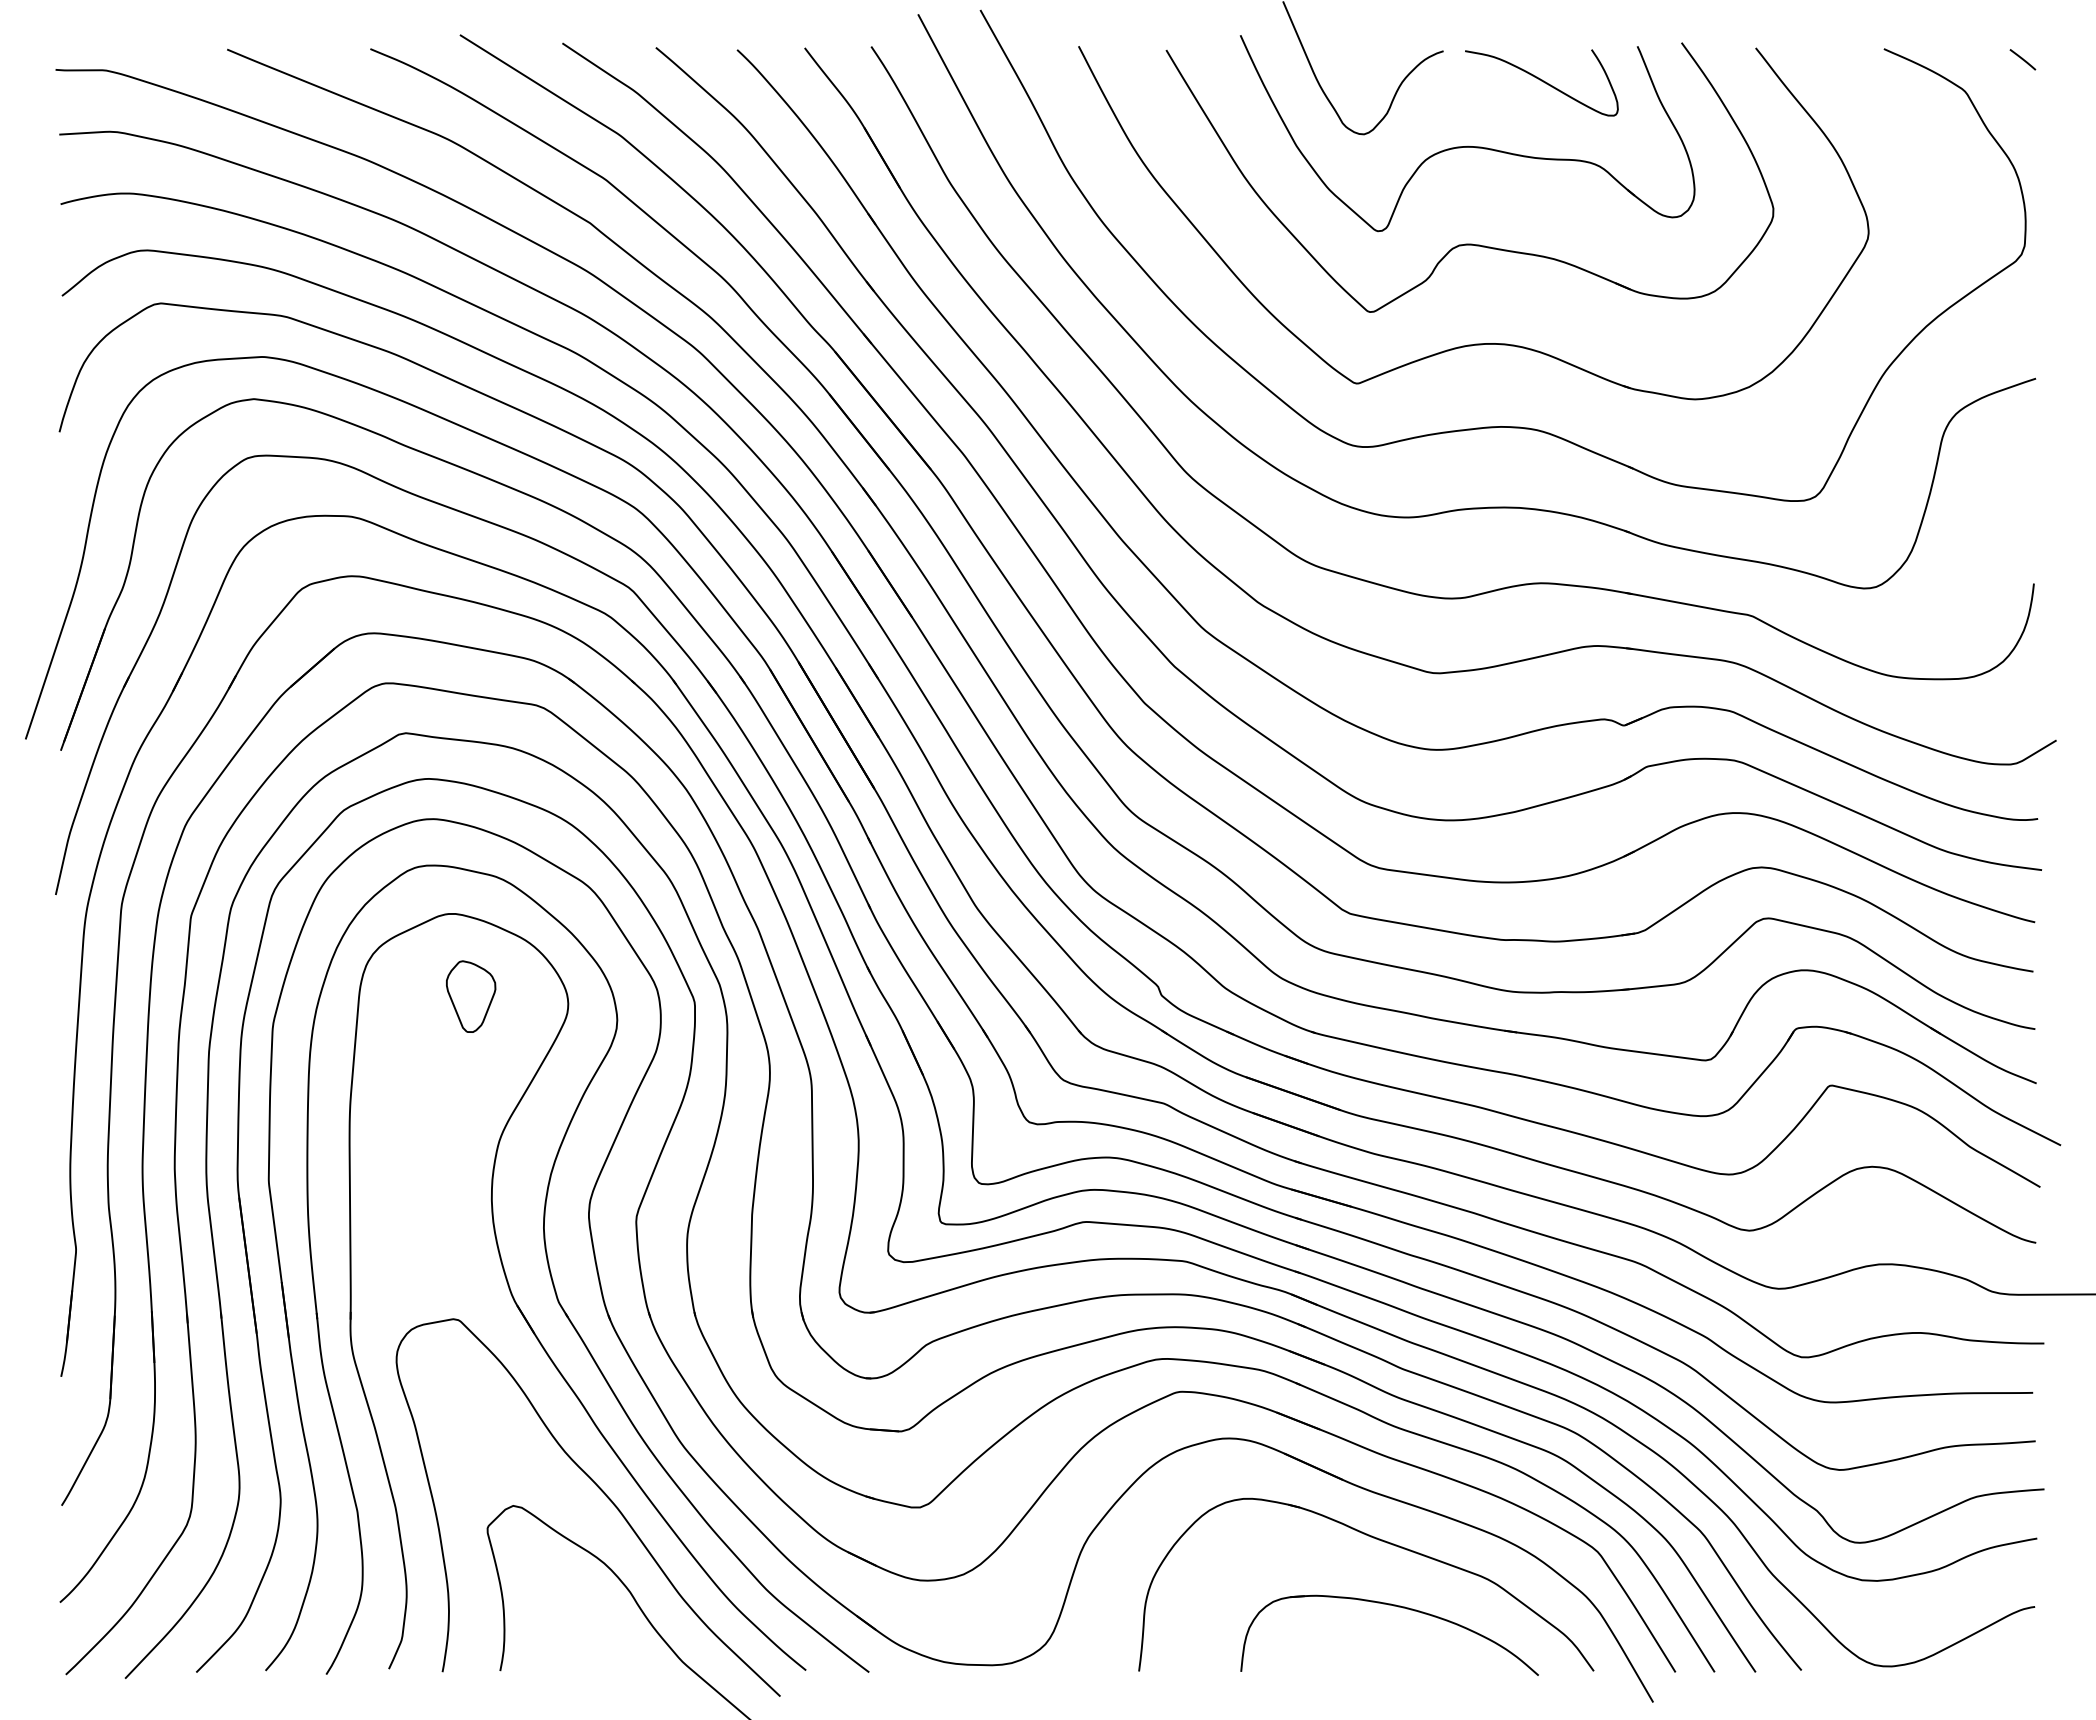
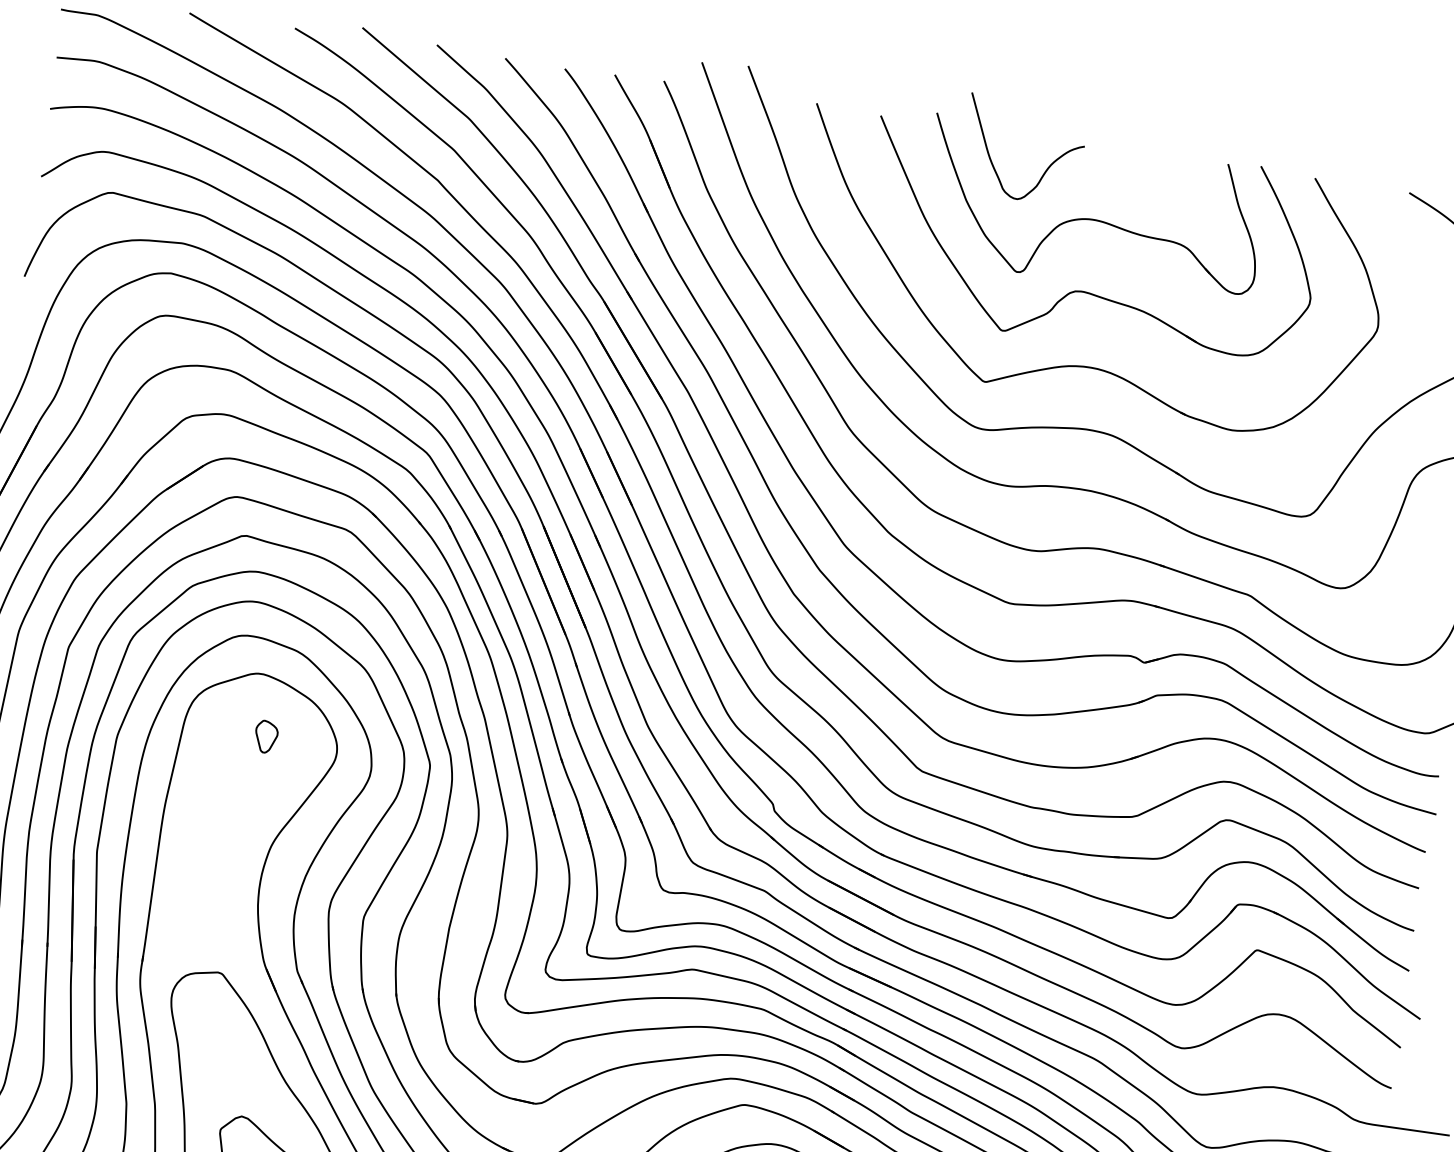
curve: (1541, 81) -> (1153, 179), removed
part: (471, 996) -> (266, 736), size x0.6

